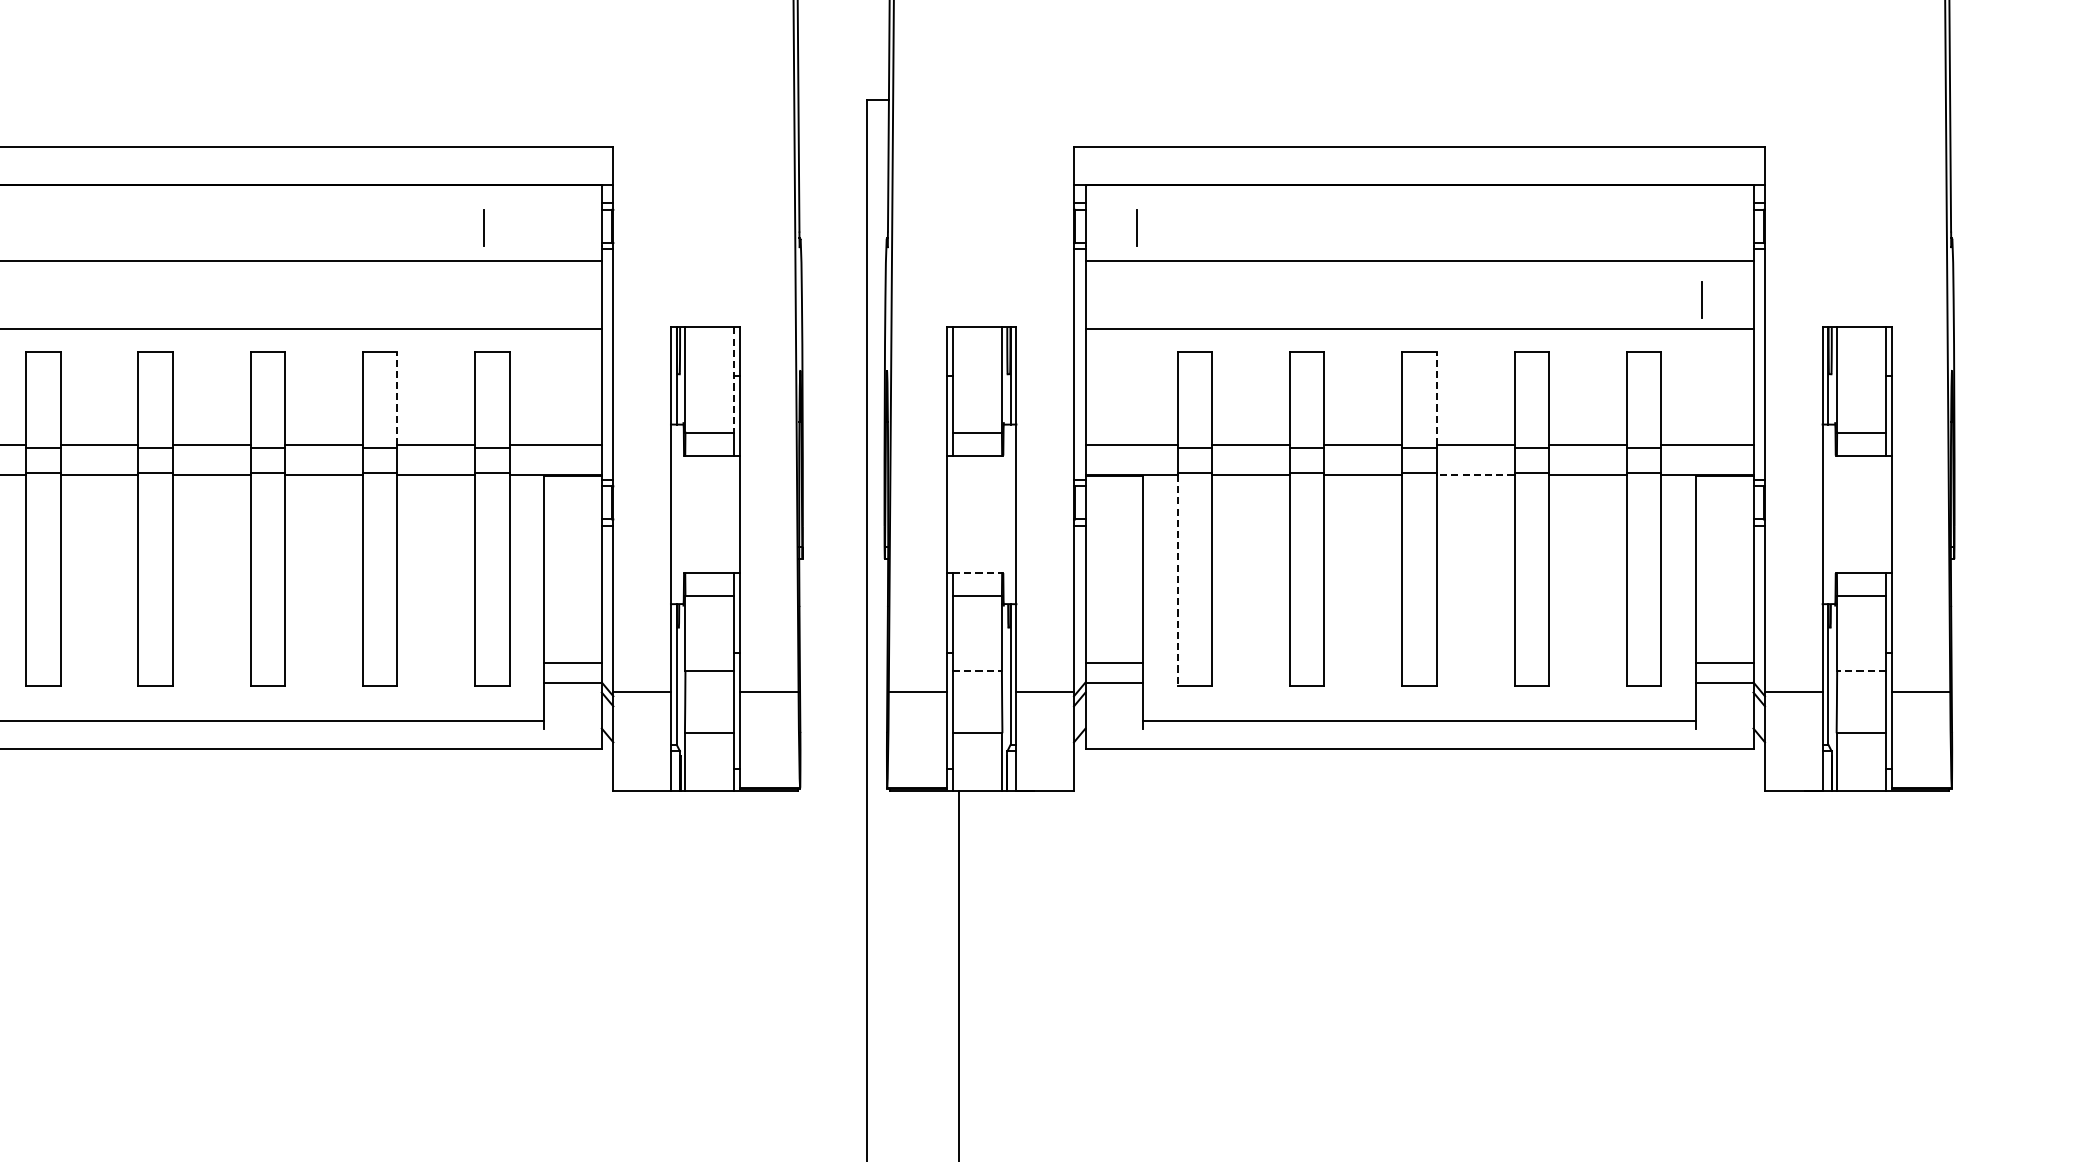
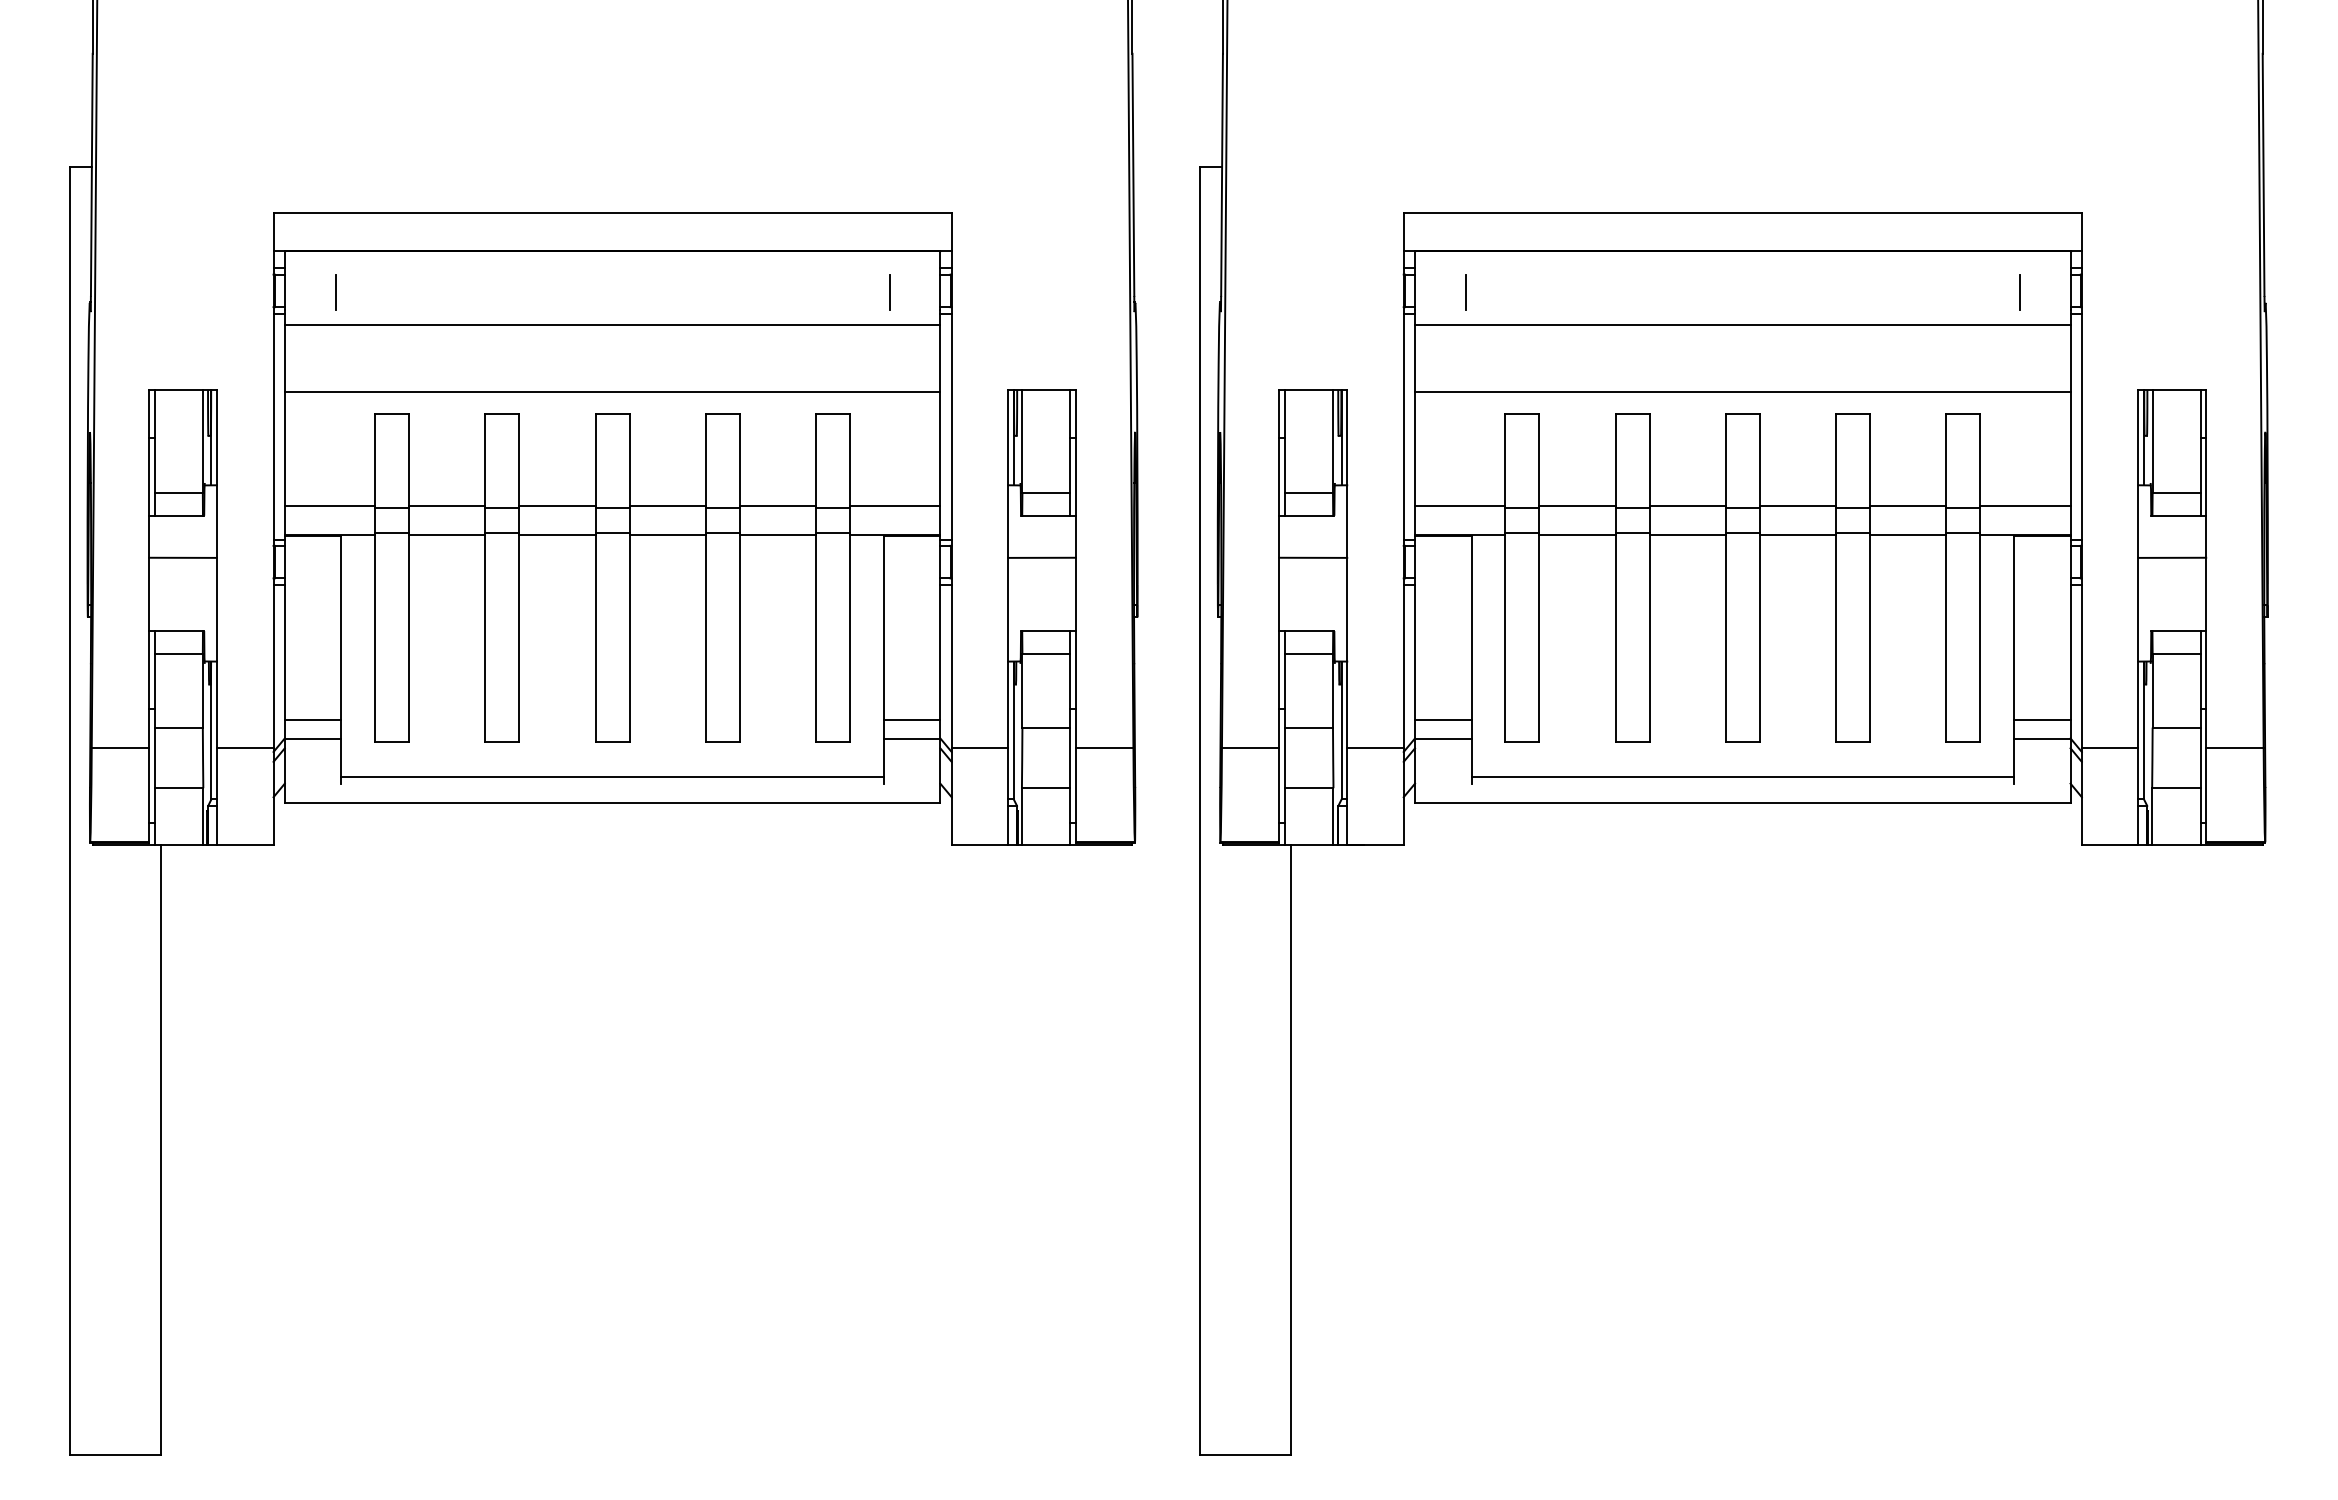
line: (483, 228) -> (889, 292), moved
line: (1701, 300) -> (2019, 292), moved
line: (734, 379) -> (1070, 441), dashed -> solid
line: (397, 399) -> (739, 460), dashed -> solid
line: (1436, 399) -> (1759, 460), dashed -> solid
line: (1475, 474) -> (1797, 534), dashed -> solid
line: (704, 498) -> (1041, 557), added
line: (982, 498) -> (1313, 557), added
line: (1857, 498) -> (2172, 557), added
line: (977, 573) -> (1309, 631), dashed -> solid
line: (1177, 580) -> (1505, 638), dashed -> solid
line: (977, 671) -> (1309, 727), dashed -> solid
line: (1861, 671) -> (2176, 727), dashed -> solid

